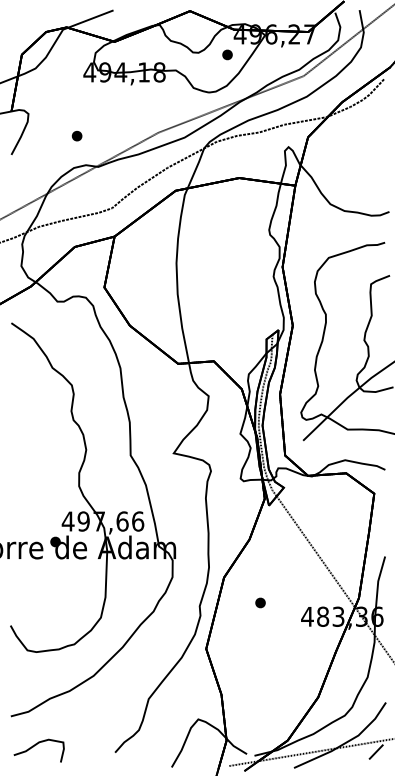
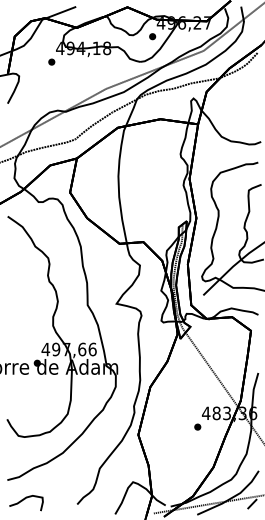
part: (76, 135) -> (51, 61), moved
part: (260, 602) -> (197, 426), moved

